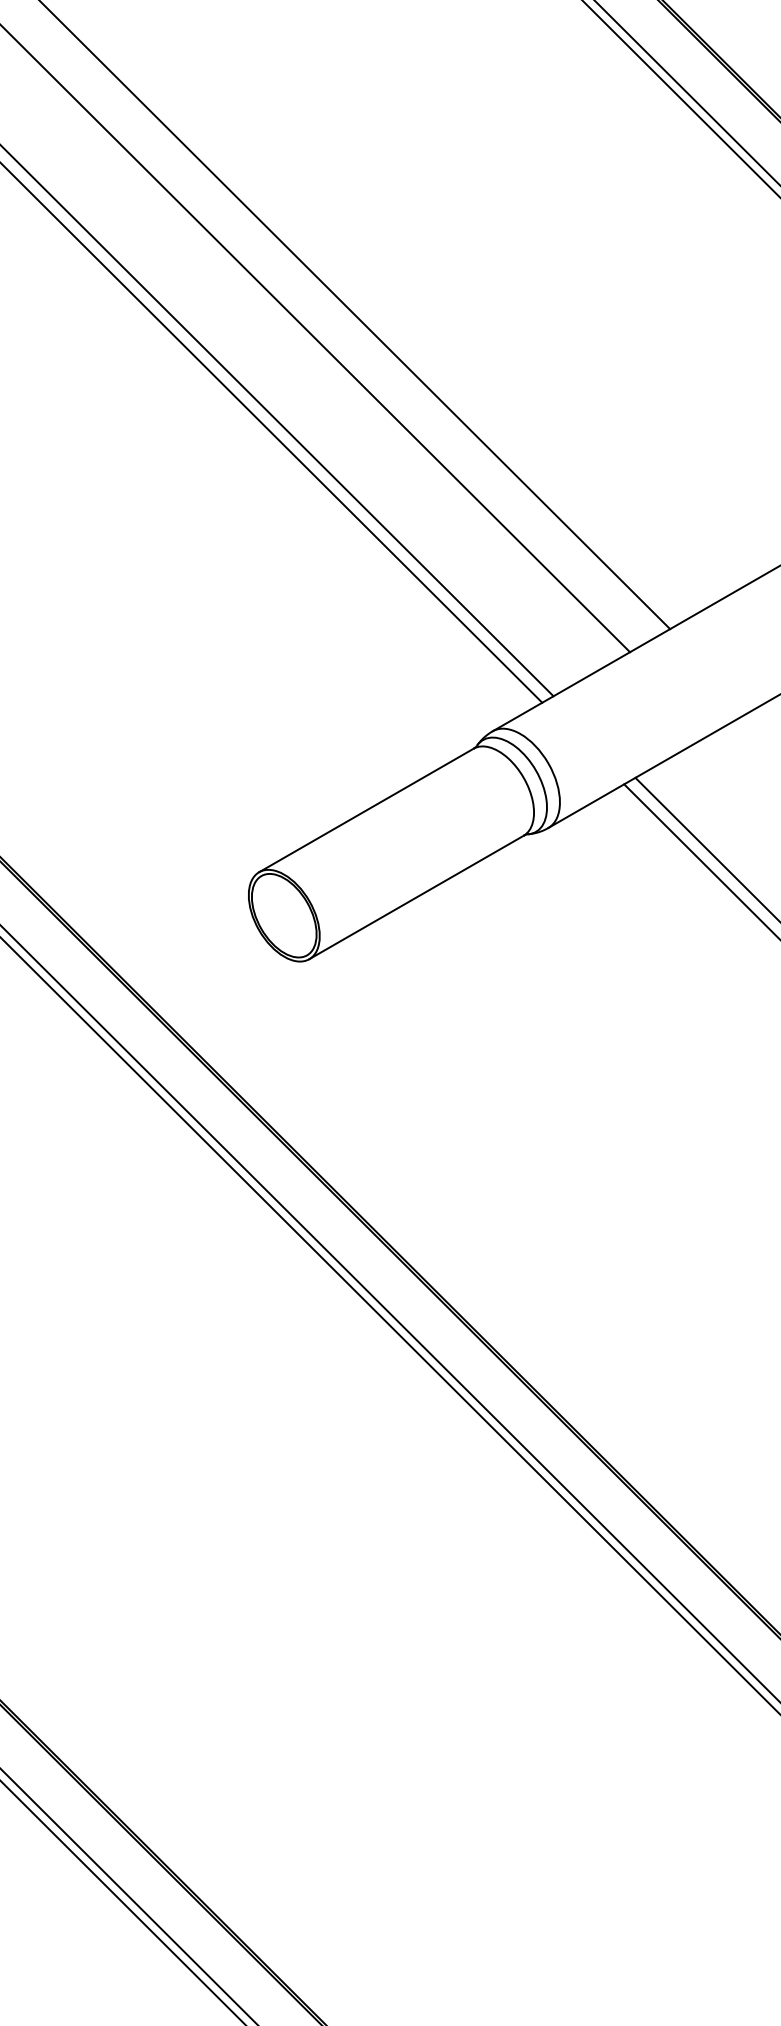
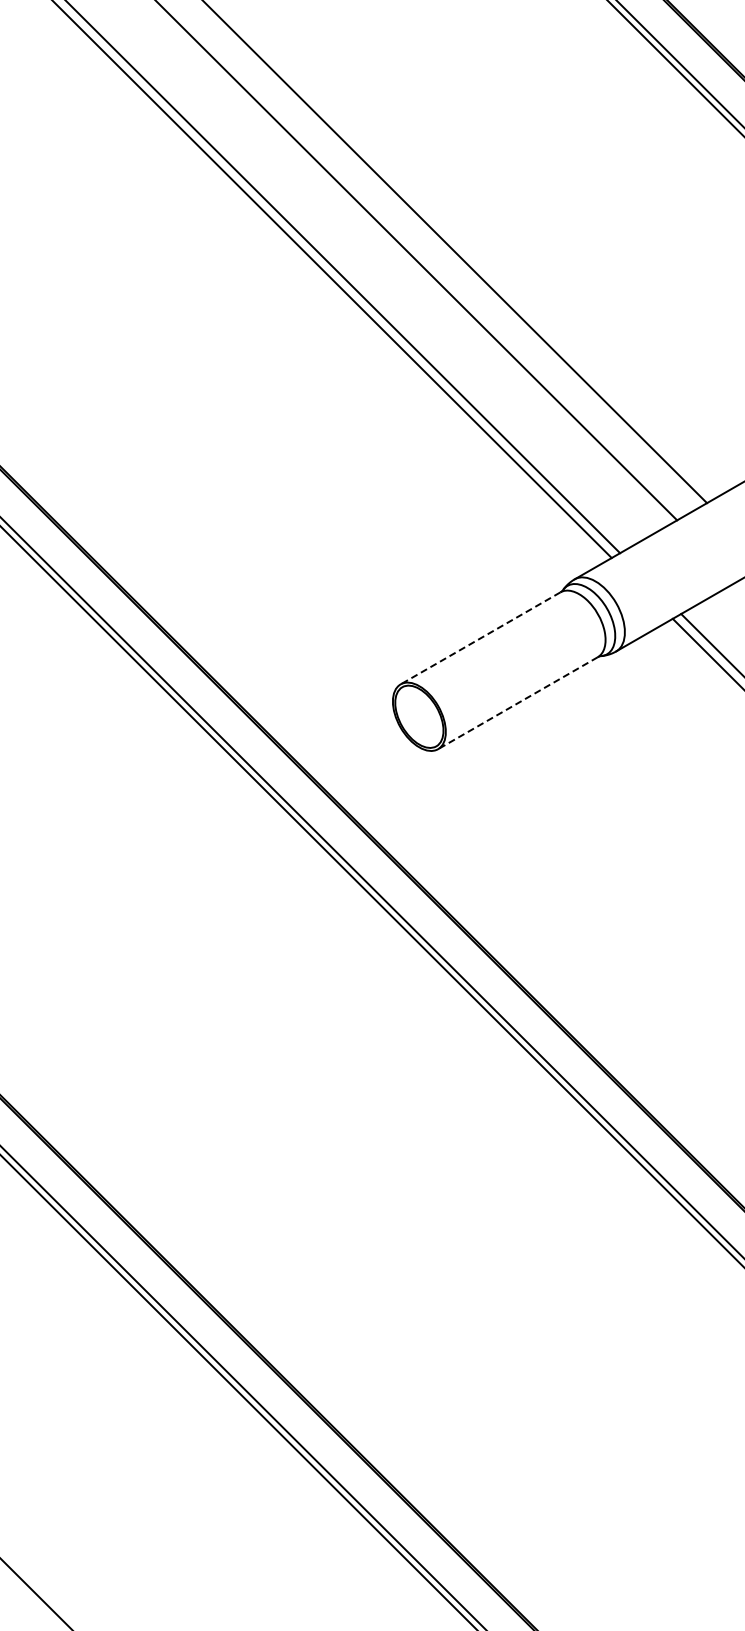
line: (366, 810) -> (480, 638), solid -> dashed
line: (415, 897) -> (517, 703), solid -> dashed

